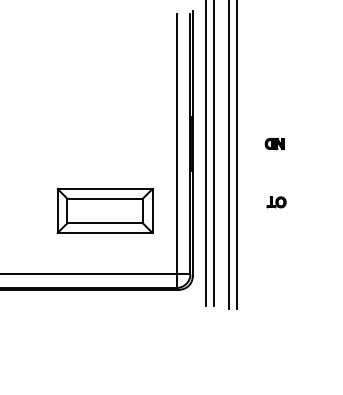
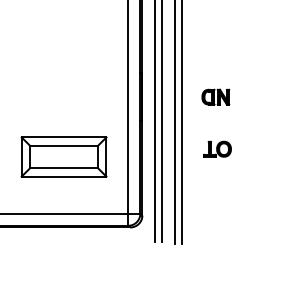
part: (274, 143) -> (215, 96), size x1.67
part: (276, 202) -> (217, 149), size x1.67

